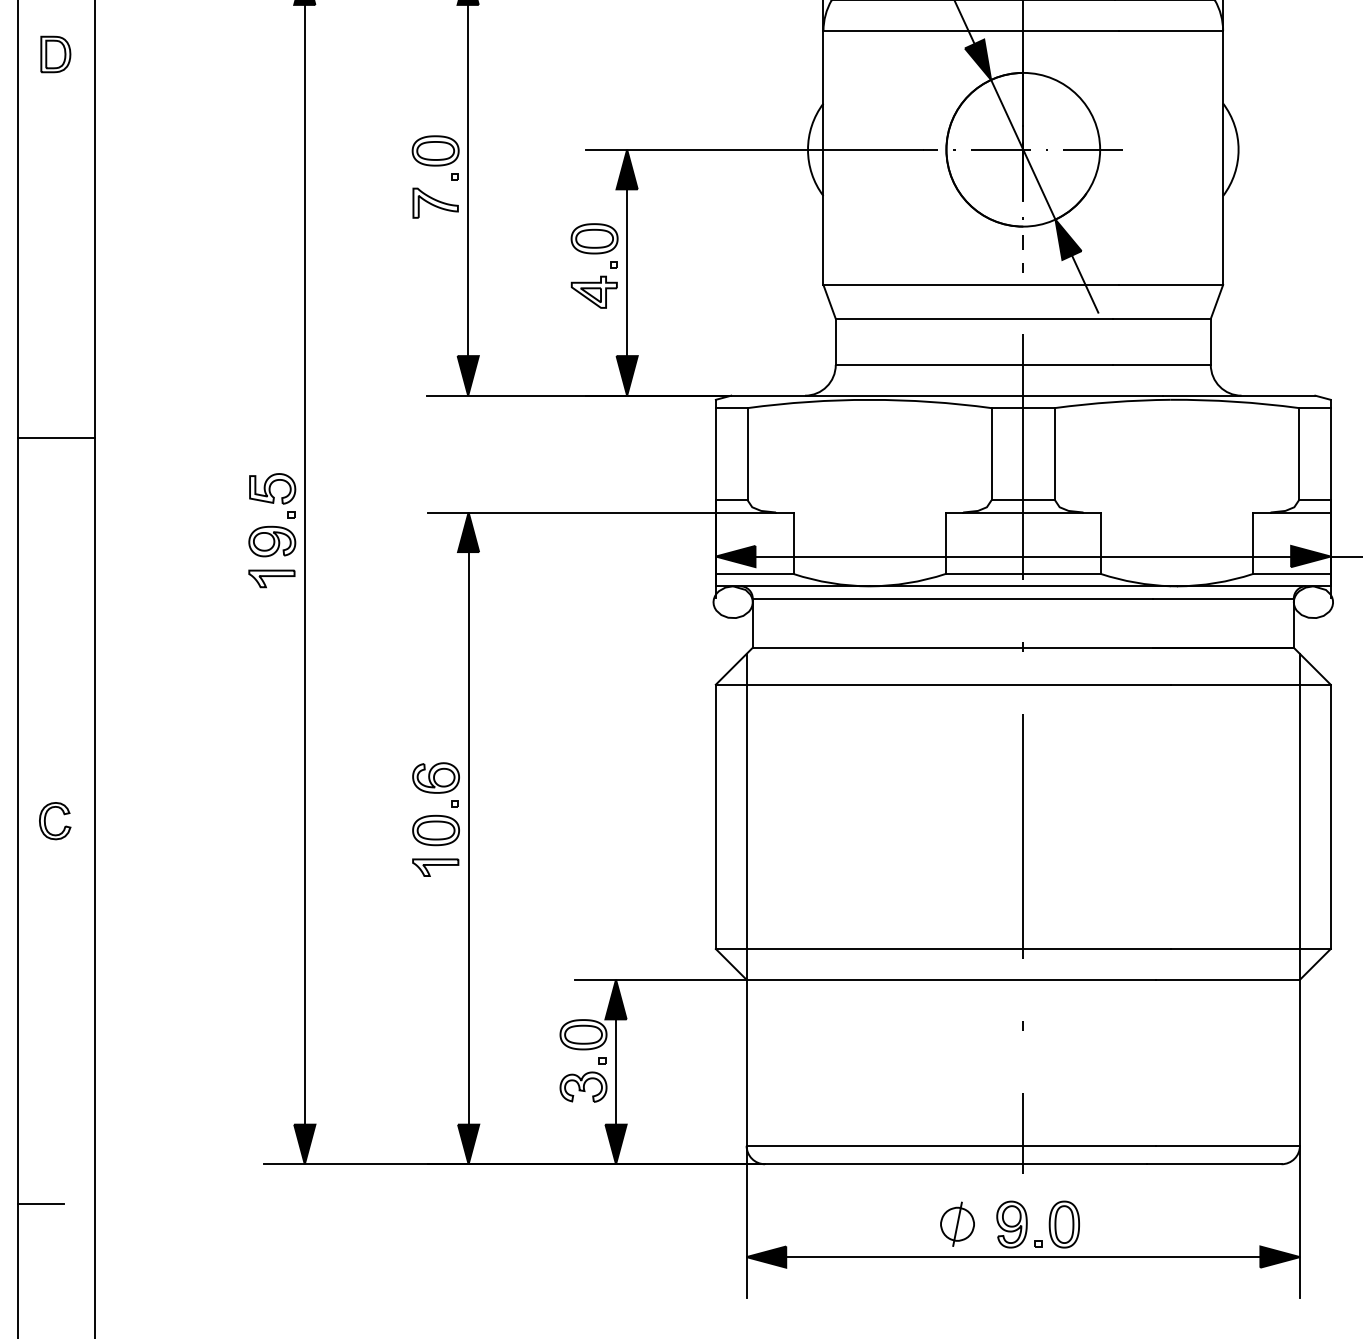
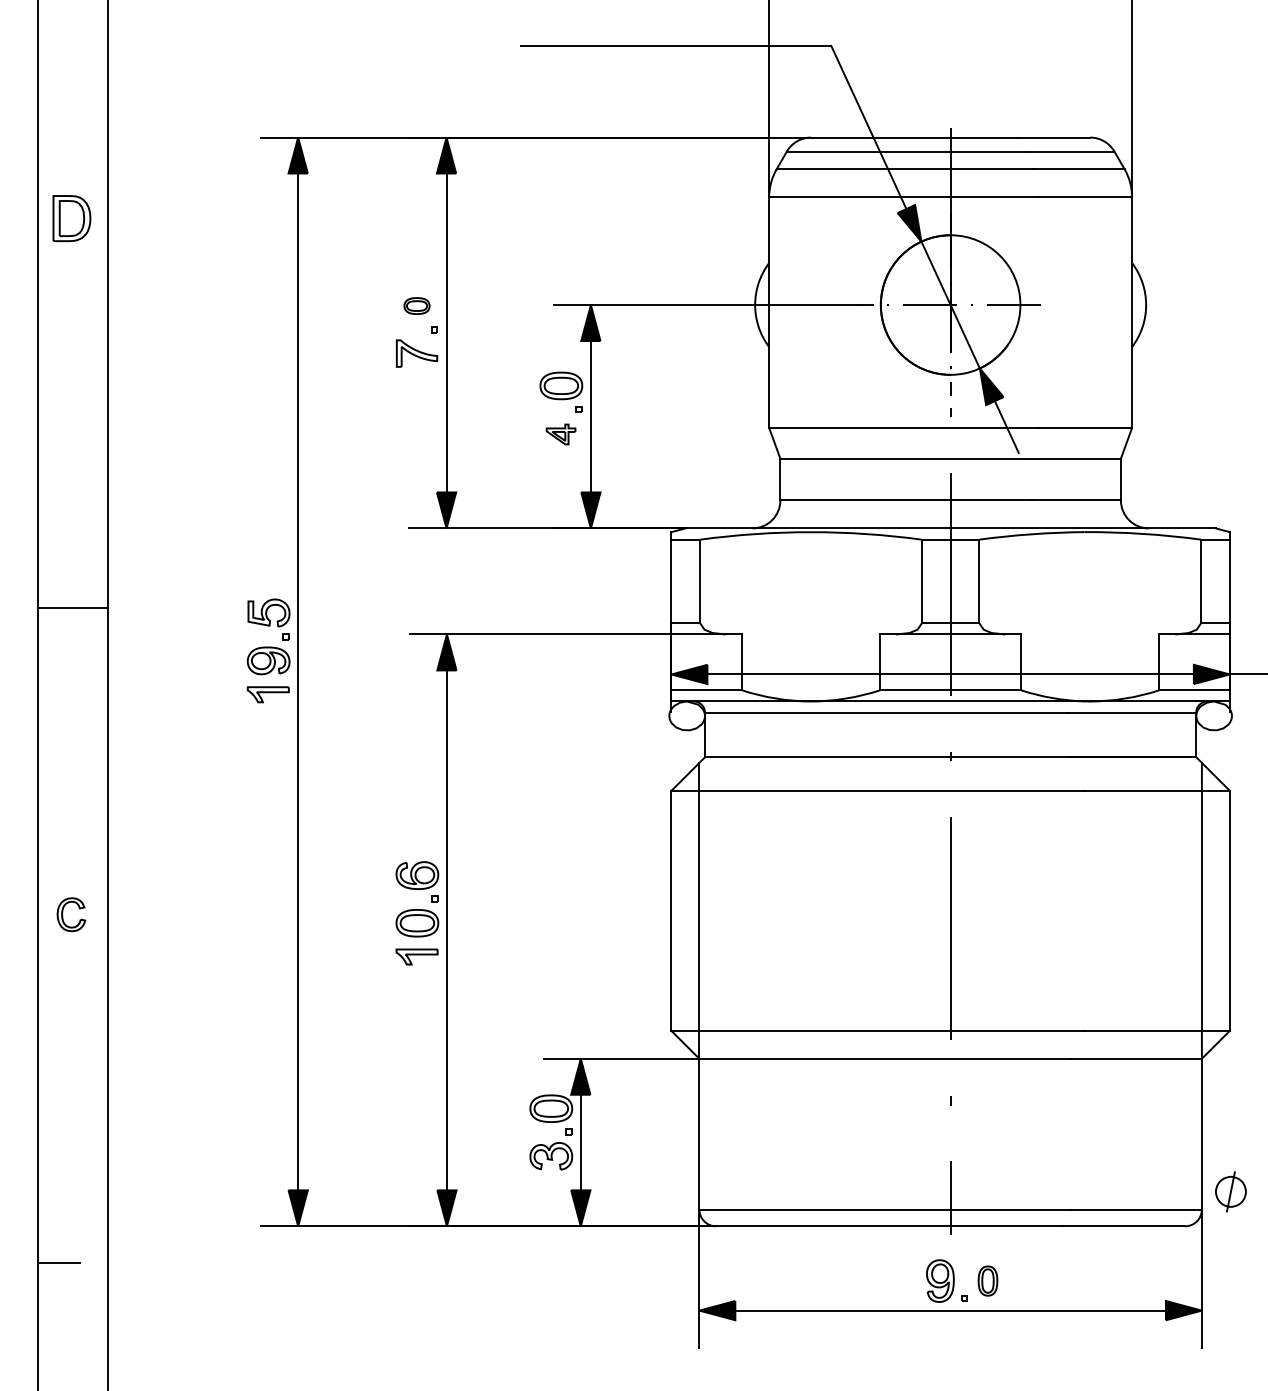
part: (56, 54) -> (72, 218), size x1.4
part: (435, 150) -> (416, 305), size x0.6
part: (593, 292) -> (560, 434), size x0.7
line: (56, 437) -> (72, 607), moved
part: (957, 1223) -> (1230, 1191), moved
part: (1063, 1223) -> (987, 1280), size x0.7

